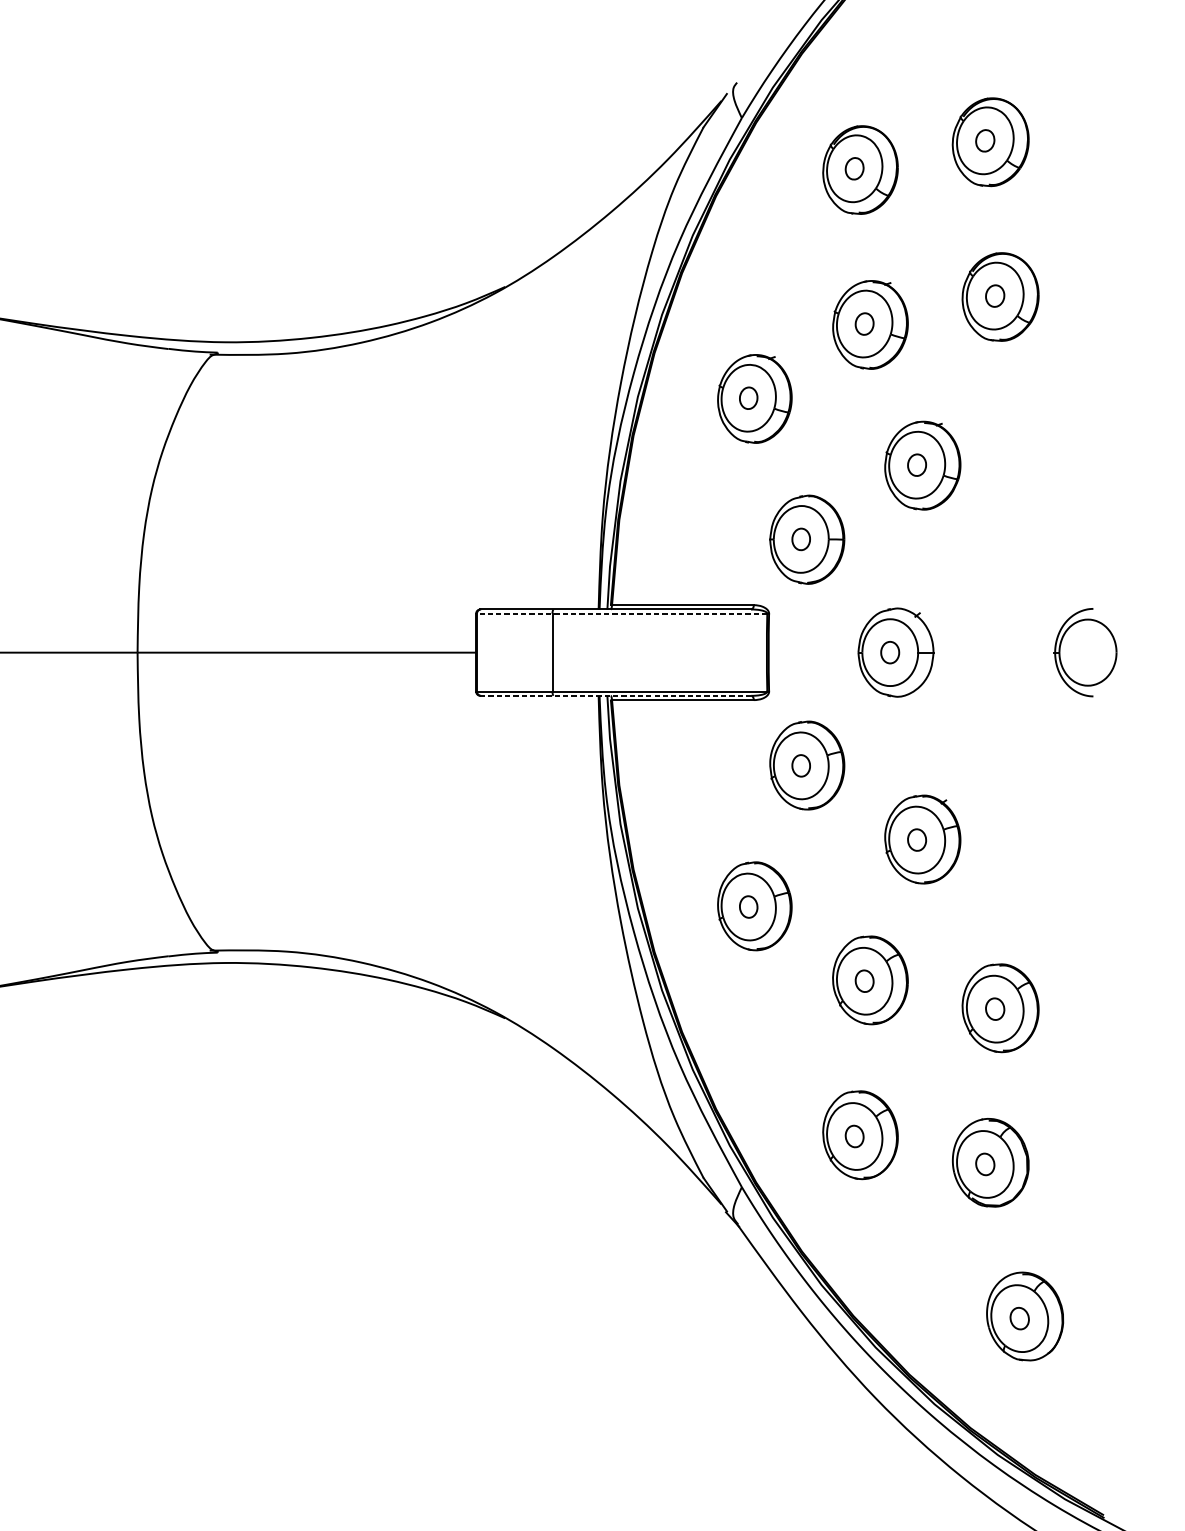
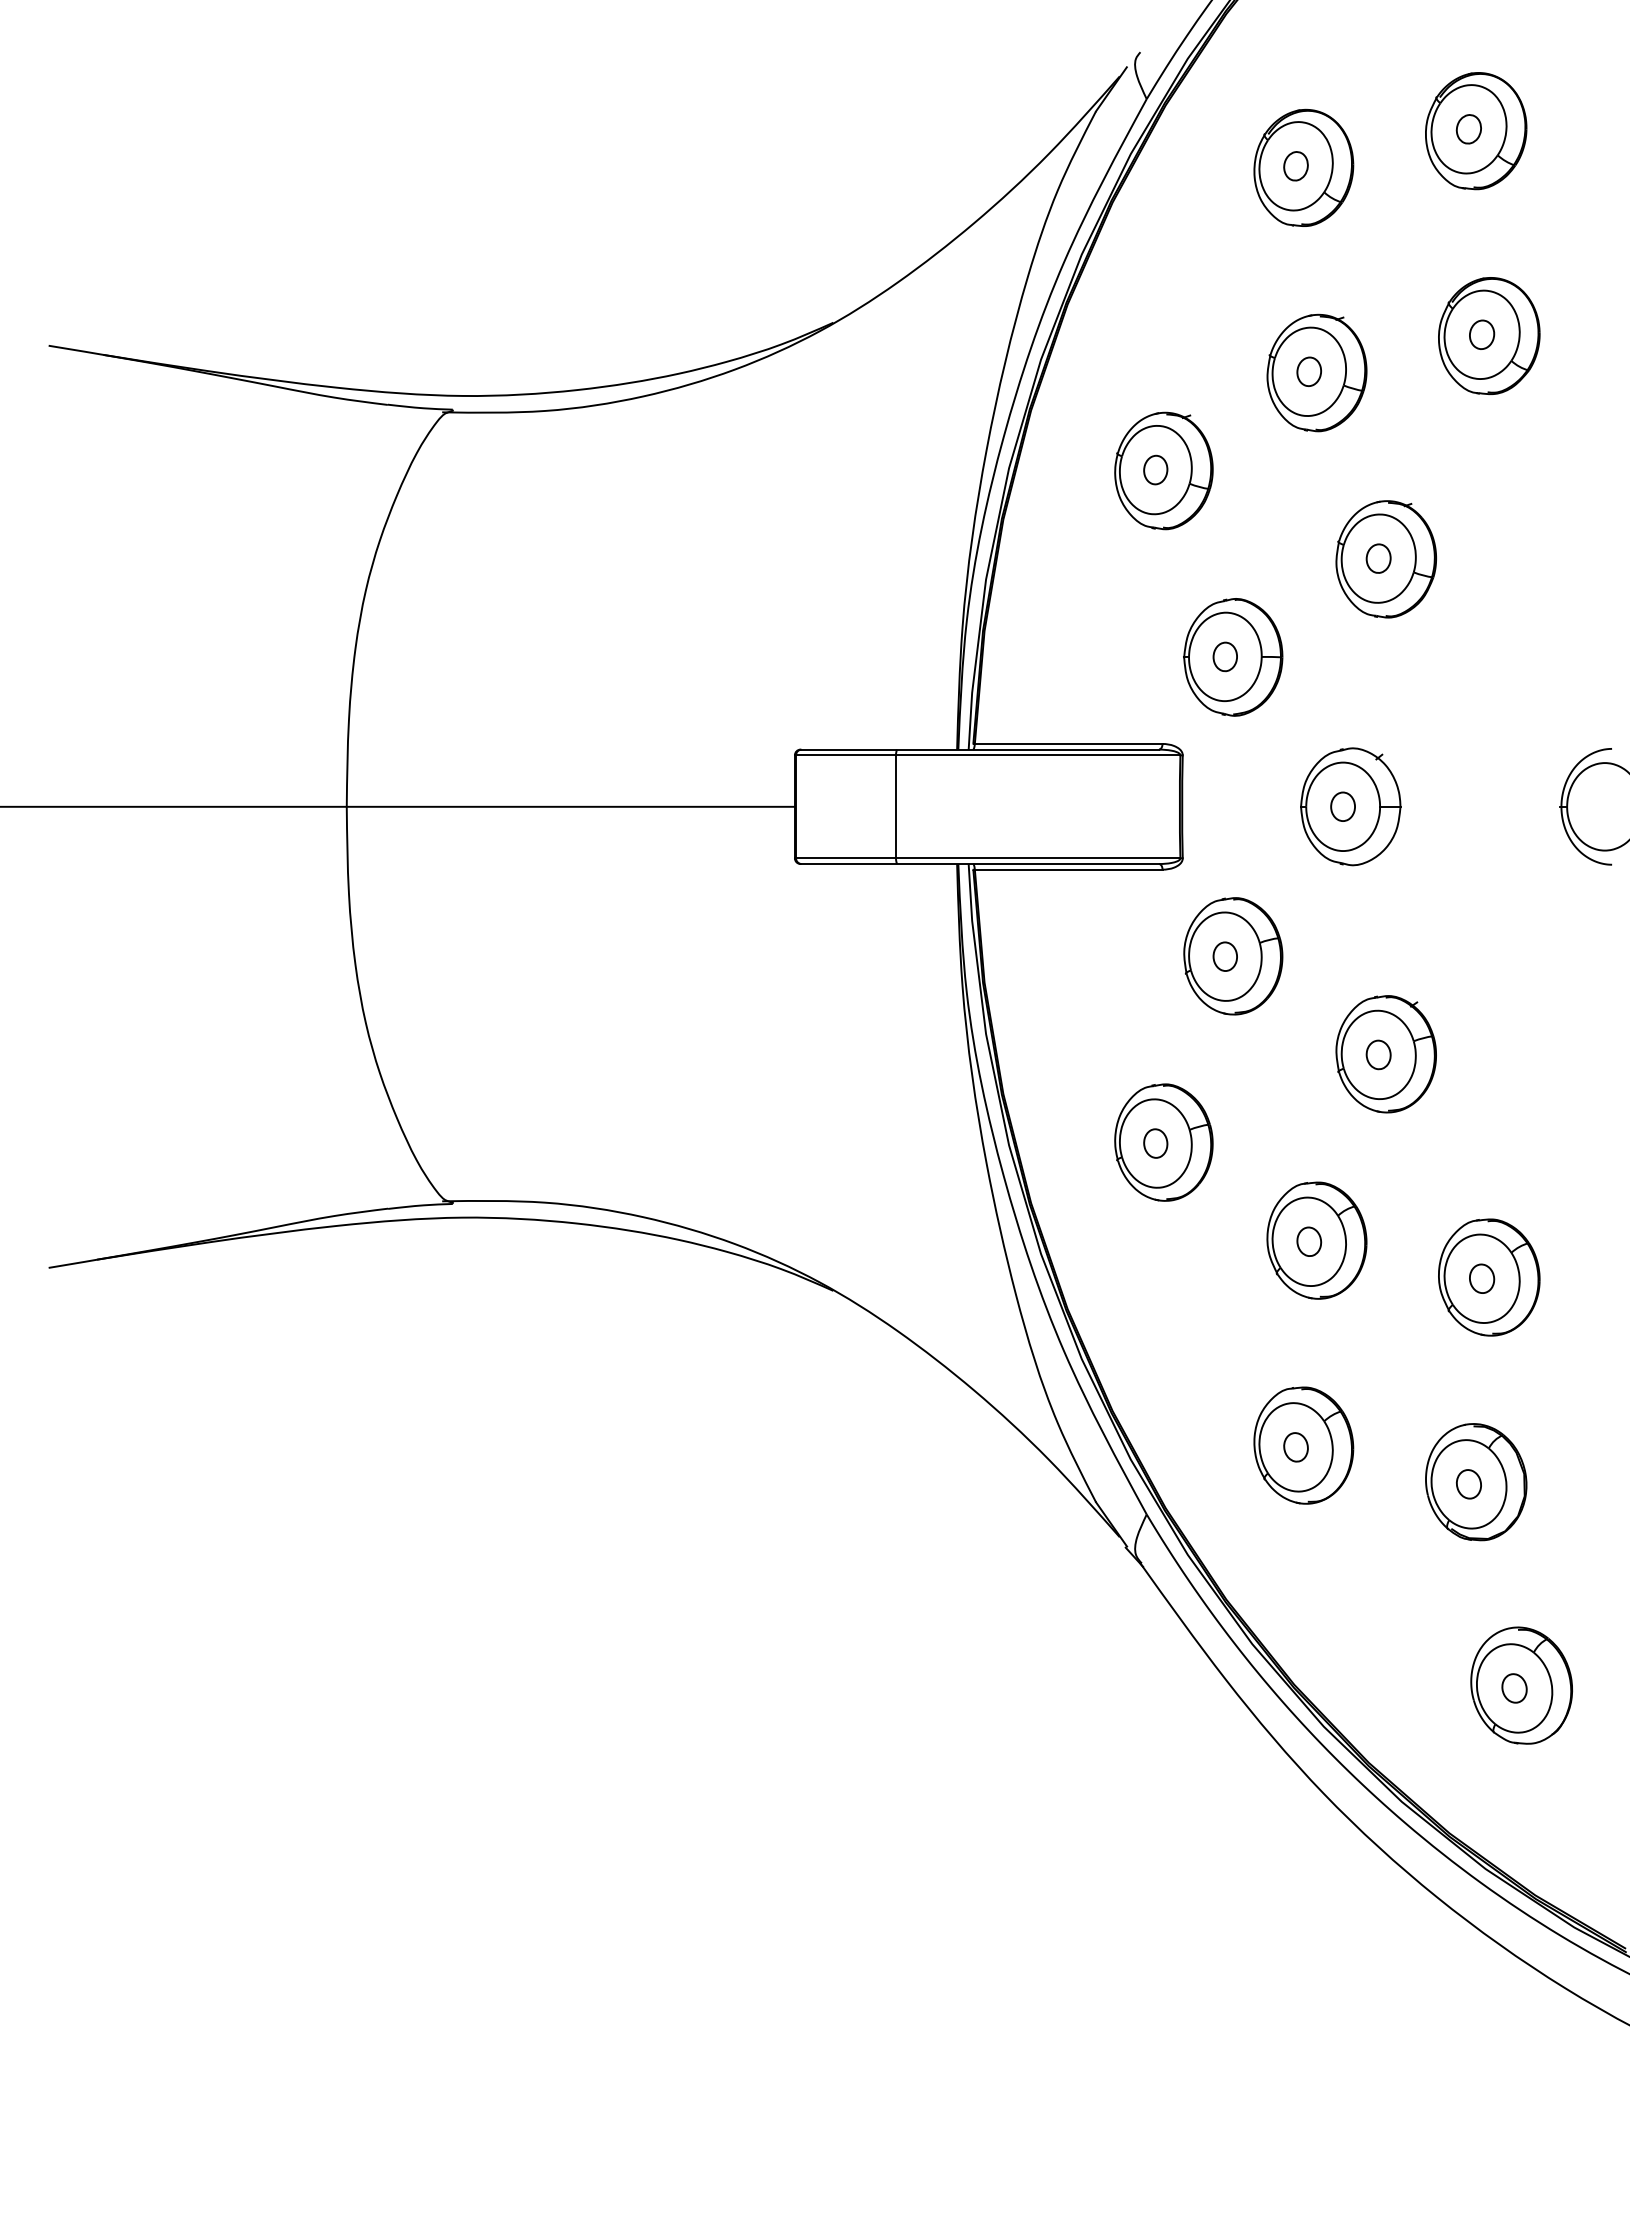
line: (621, 613) -> (987, 755), dashed -> solid
line: (615, 696) -> (979, 864), dashed -> solid

